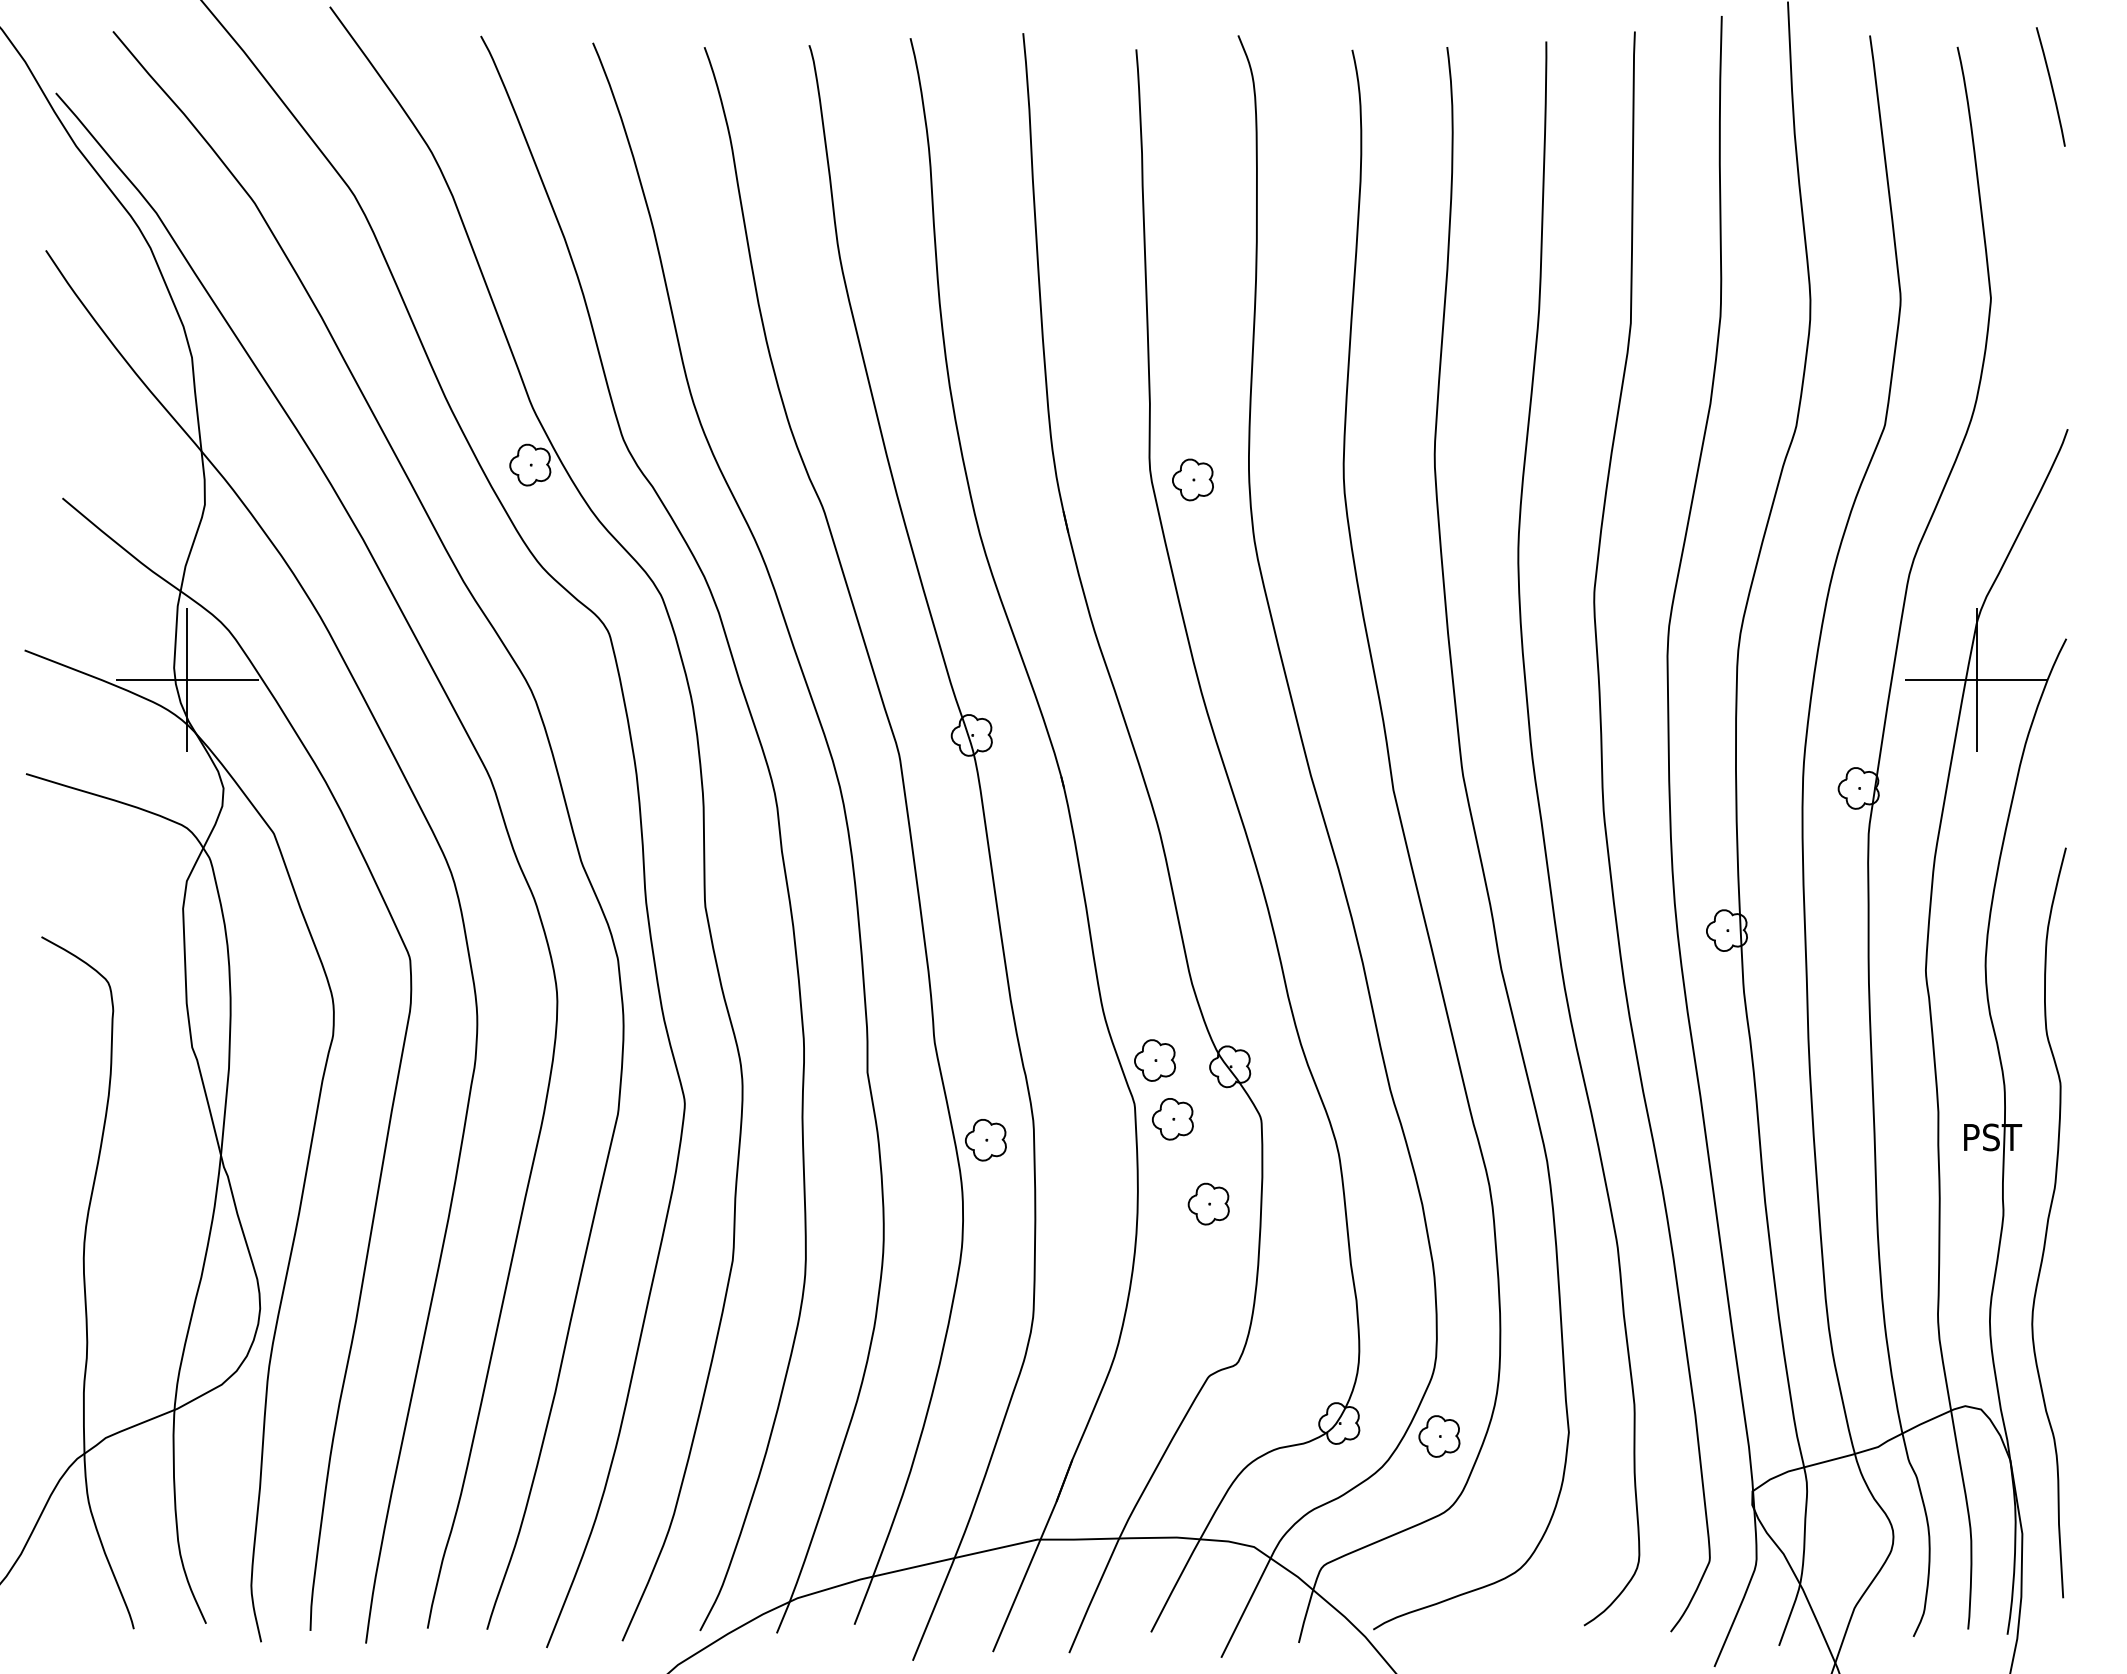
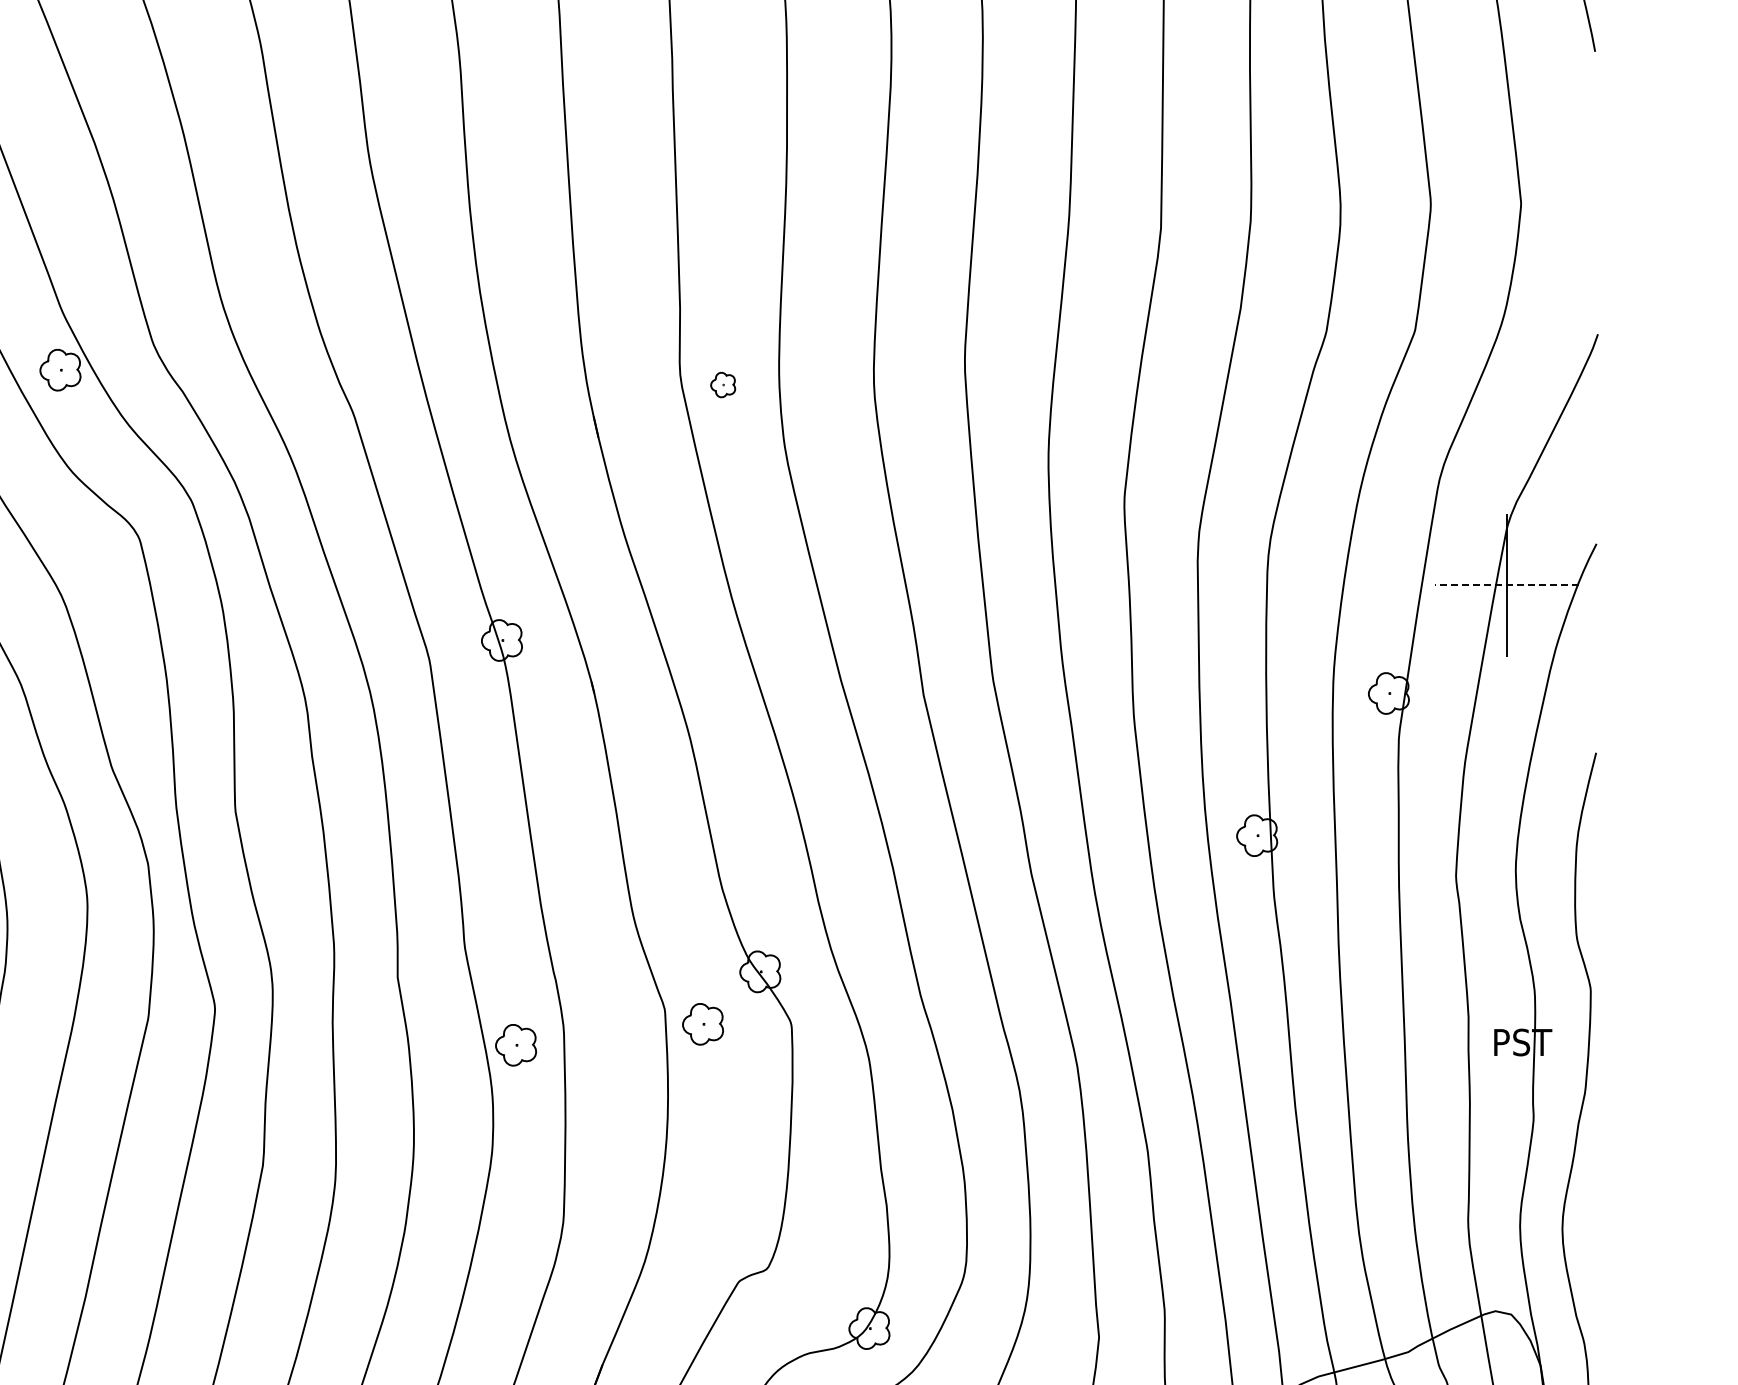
part: (1192, 479) -> (722, 384), size x0.6
line: (1976, 680) -> (1506, 585), solid -> dashed
part: (1154, 1060) -> (684, 965), removed
part: (1208, 1203) -> (738, 1108), removed
part: (1439, 1436) -> (969, 1341), removed

